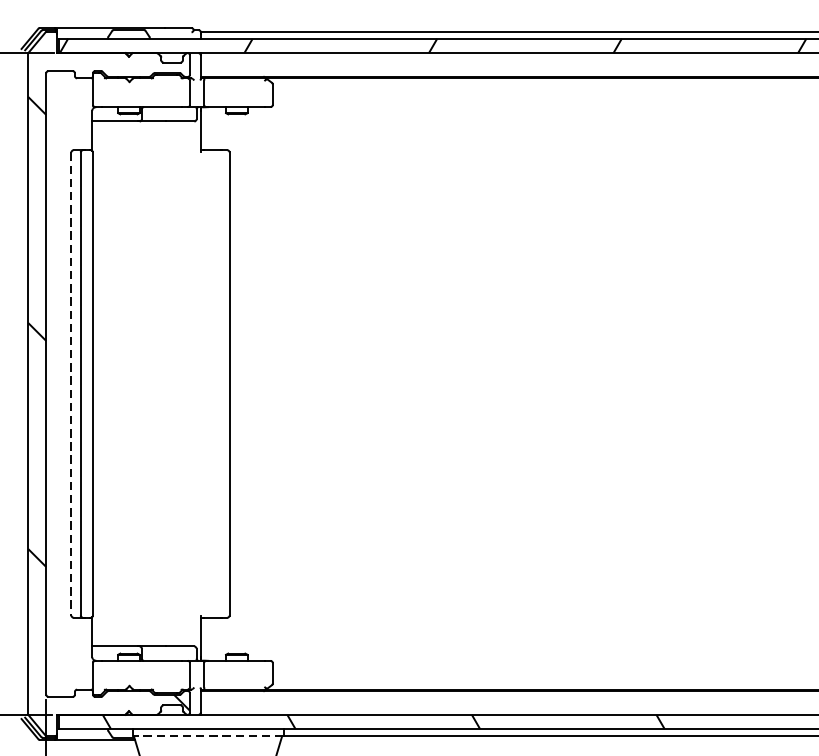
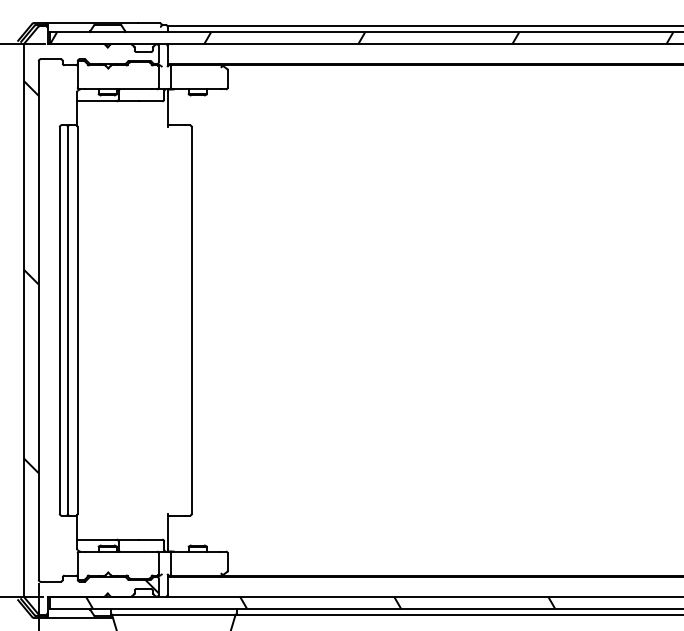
line: (71, 385) -> (59, 321), dashed -> solid
line: (207, 736) -> (173, 614), dashed -> solid

